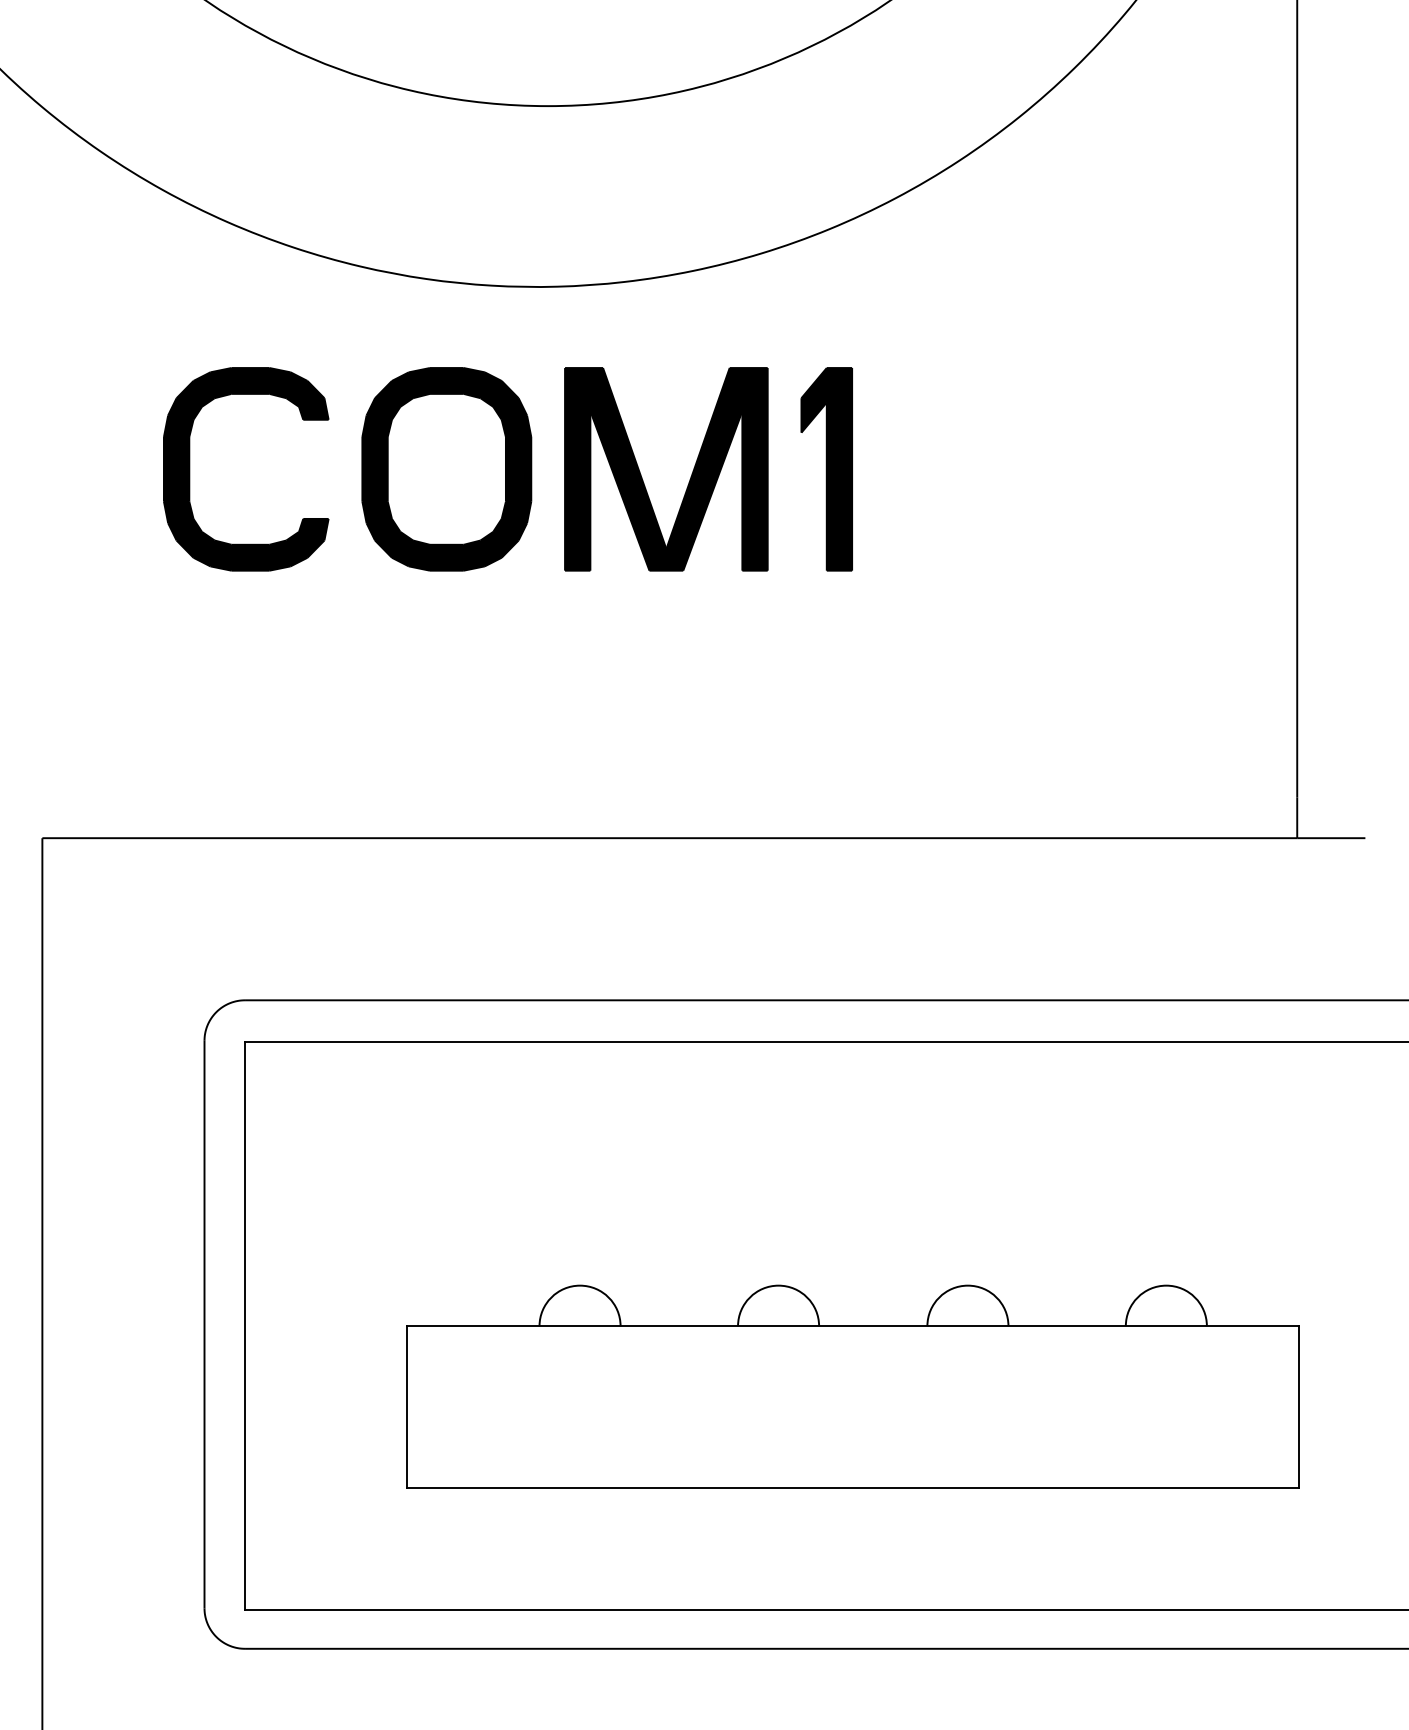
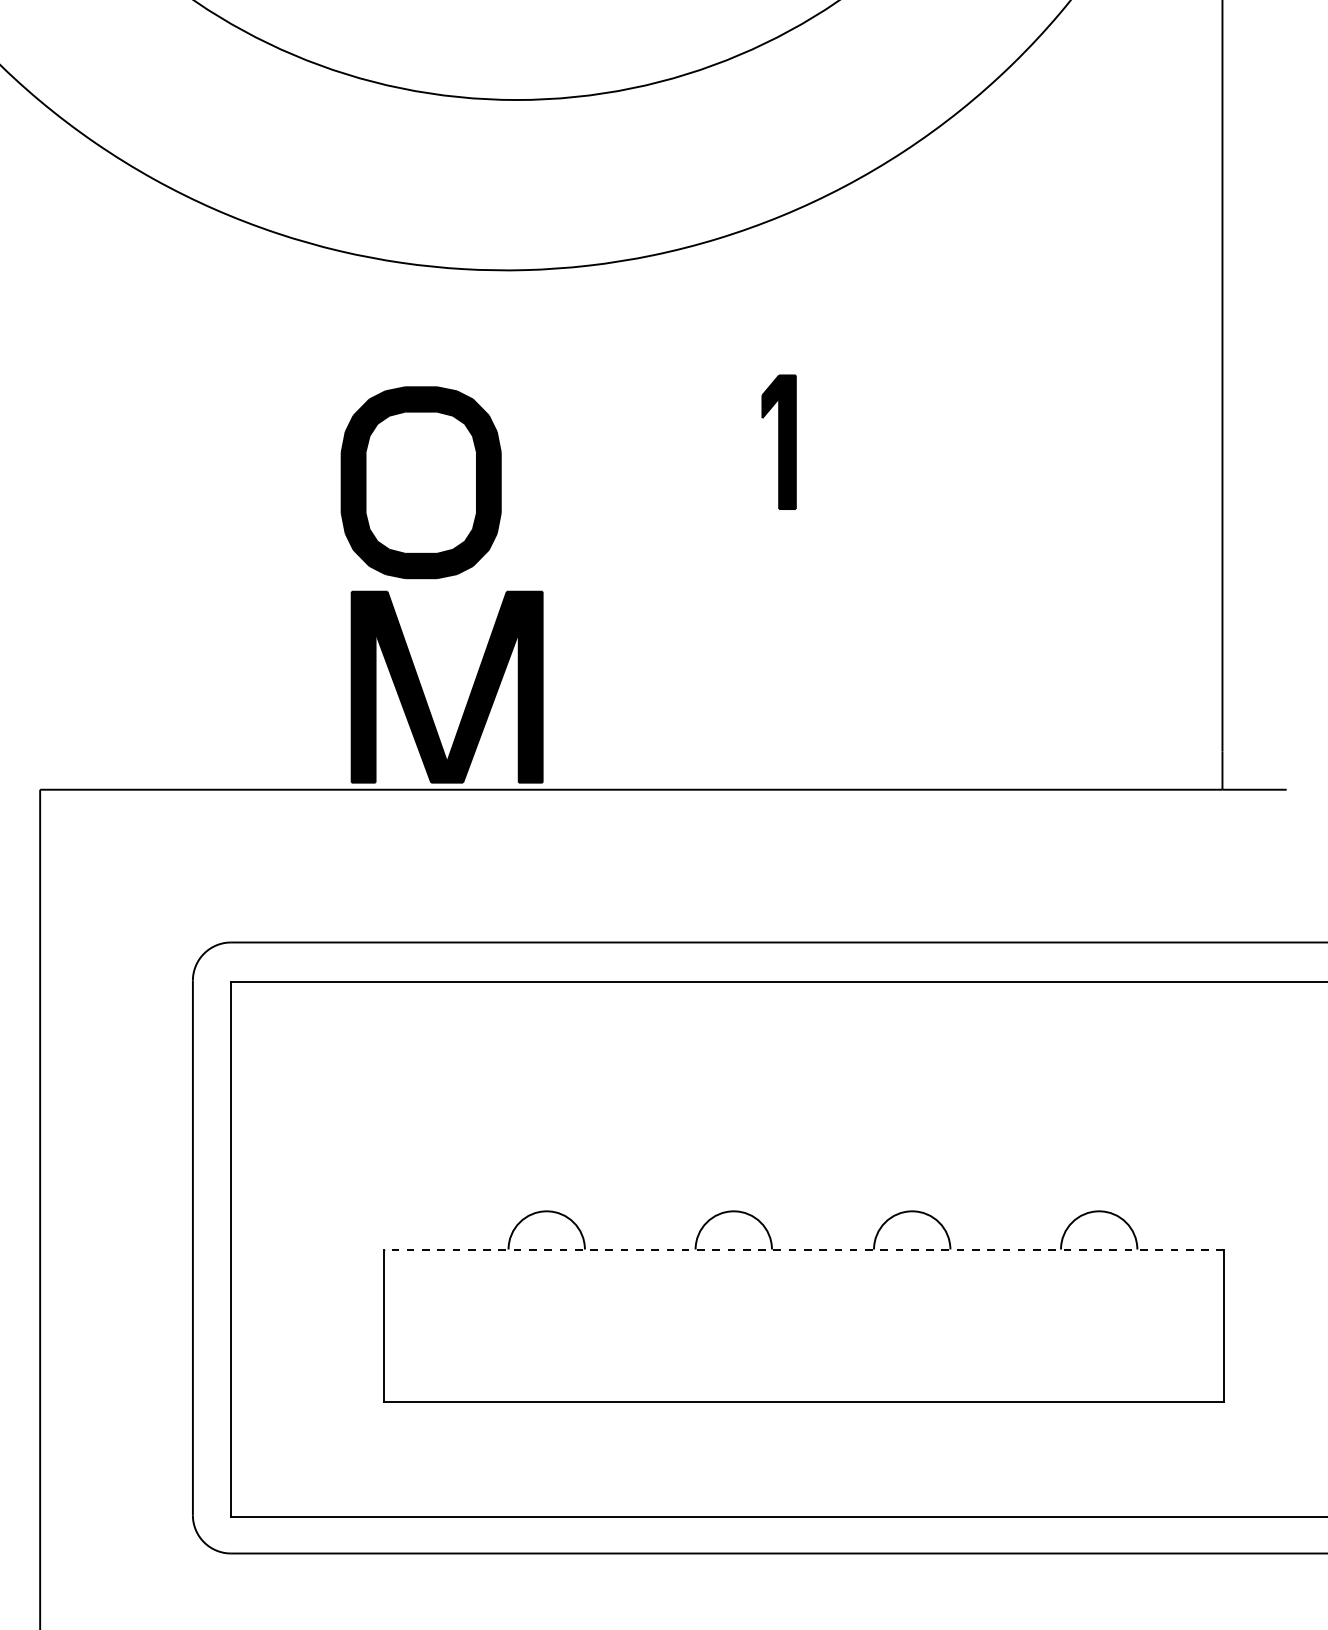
part: (190, 469) -> (179, 442), removed
part: (446, 469) -> (420, 482), moved
part: (826, 469) -> (778, 442), size x0.7
part: (690, 476) -> (469, 693), moved
line: (853, 1326) -> (804, 1249), solid -> dashed

